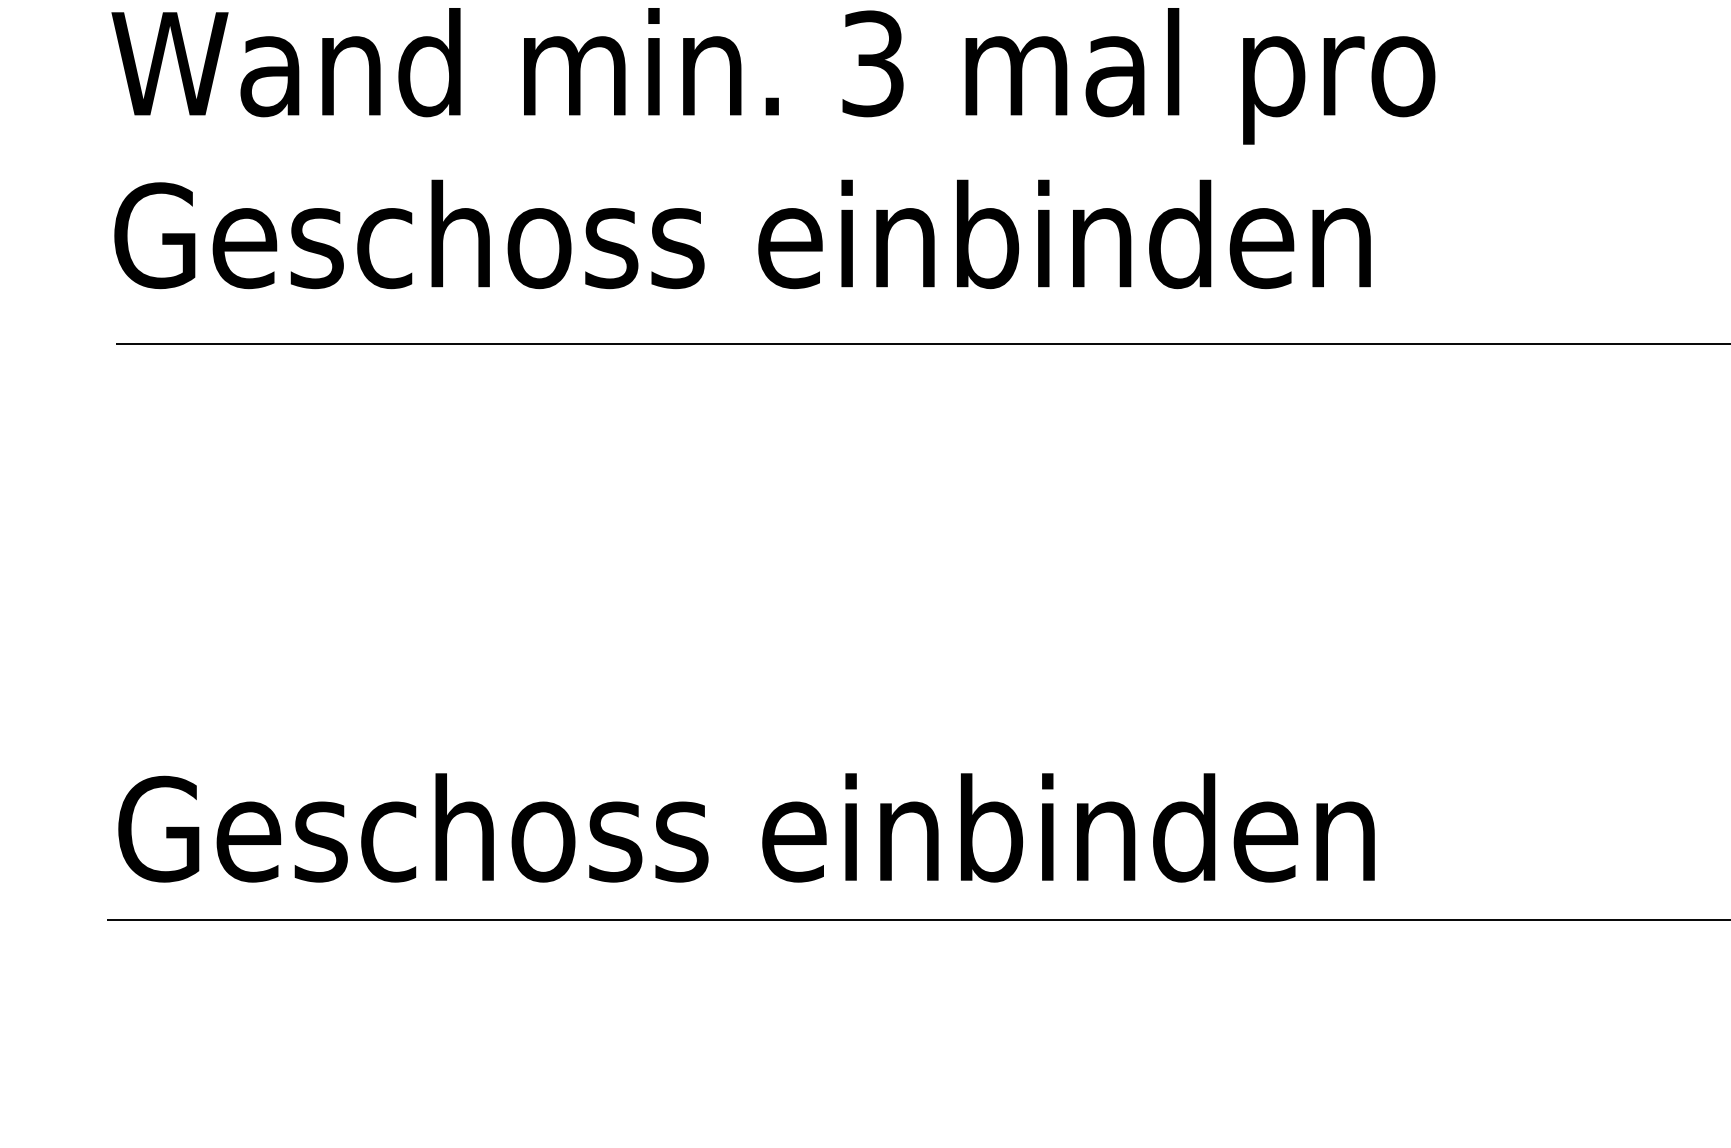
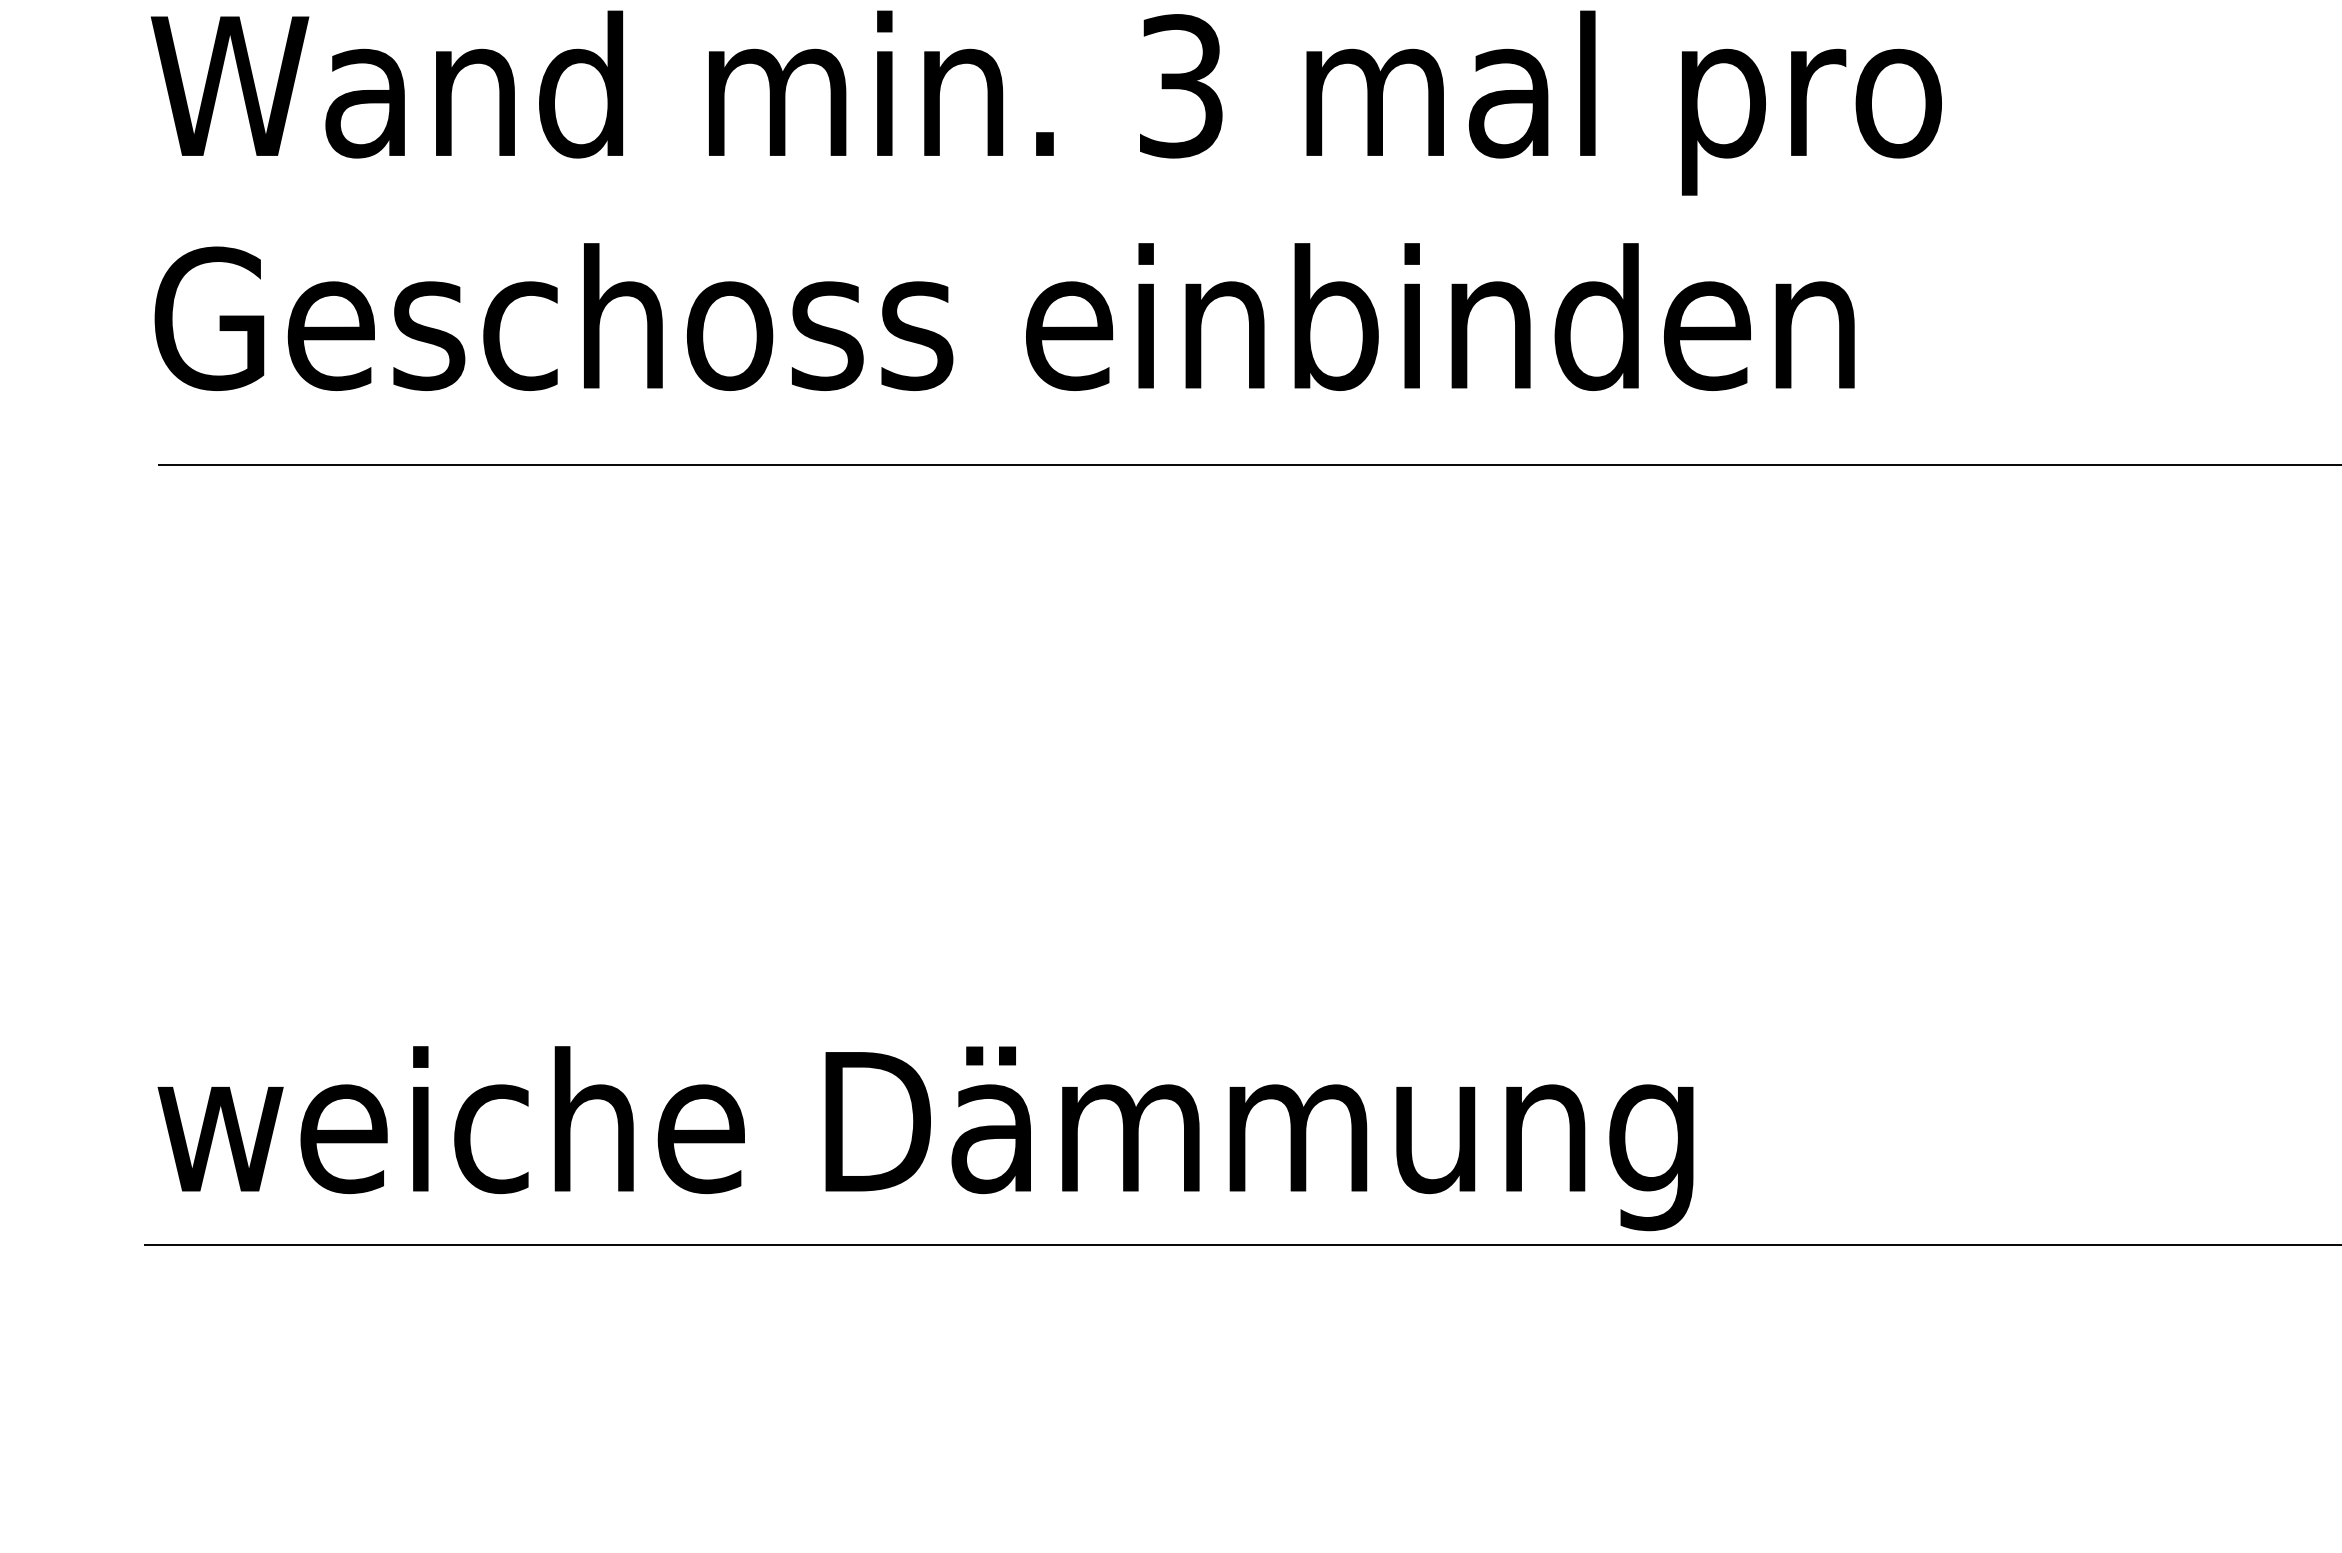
text: (745, 841) -> (1008, 1138), Geschoss einbinden -> weiche Dämmung

